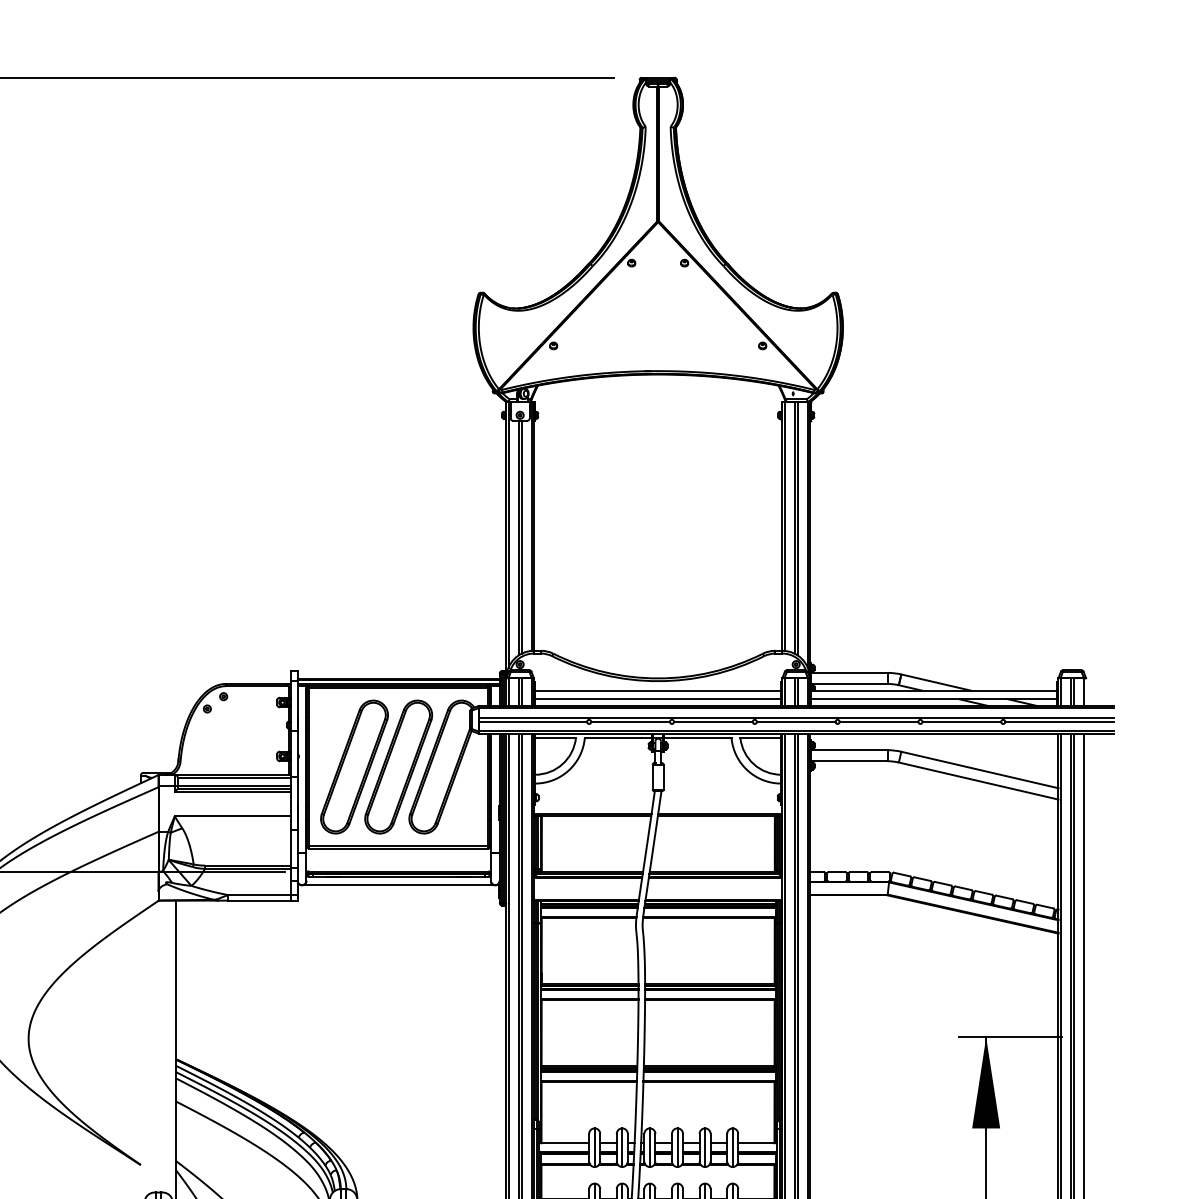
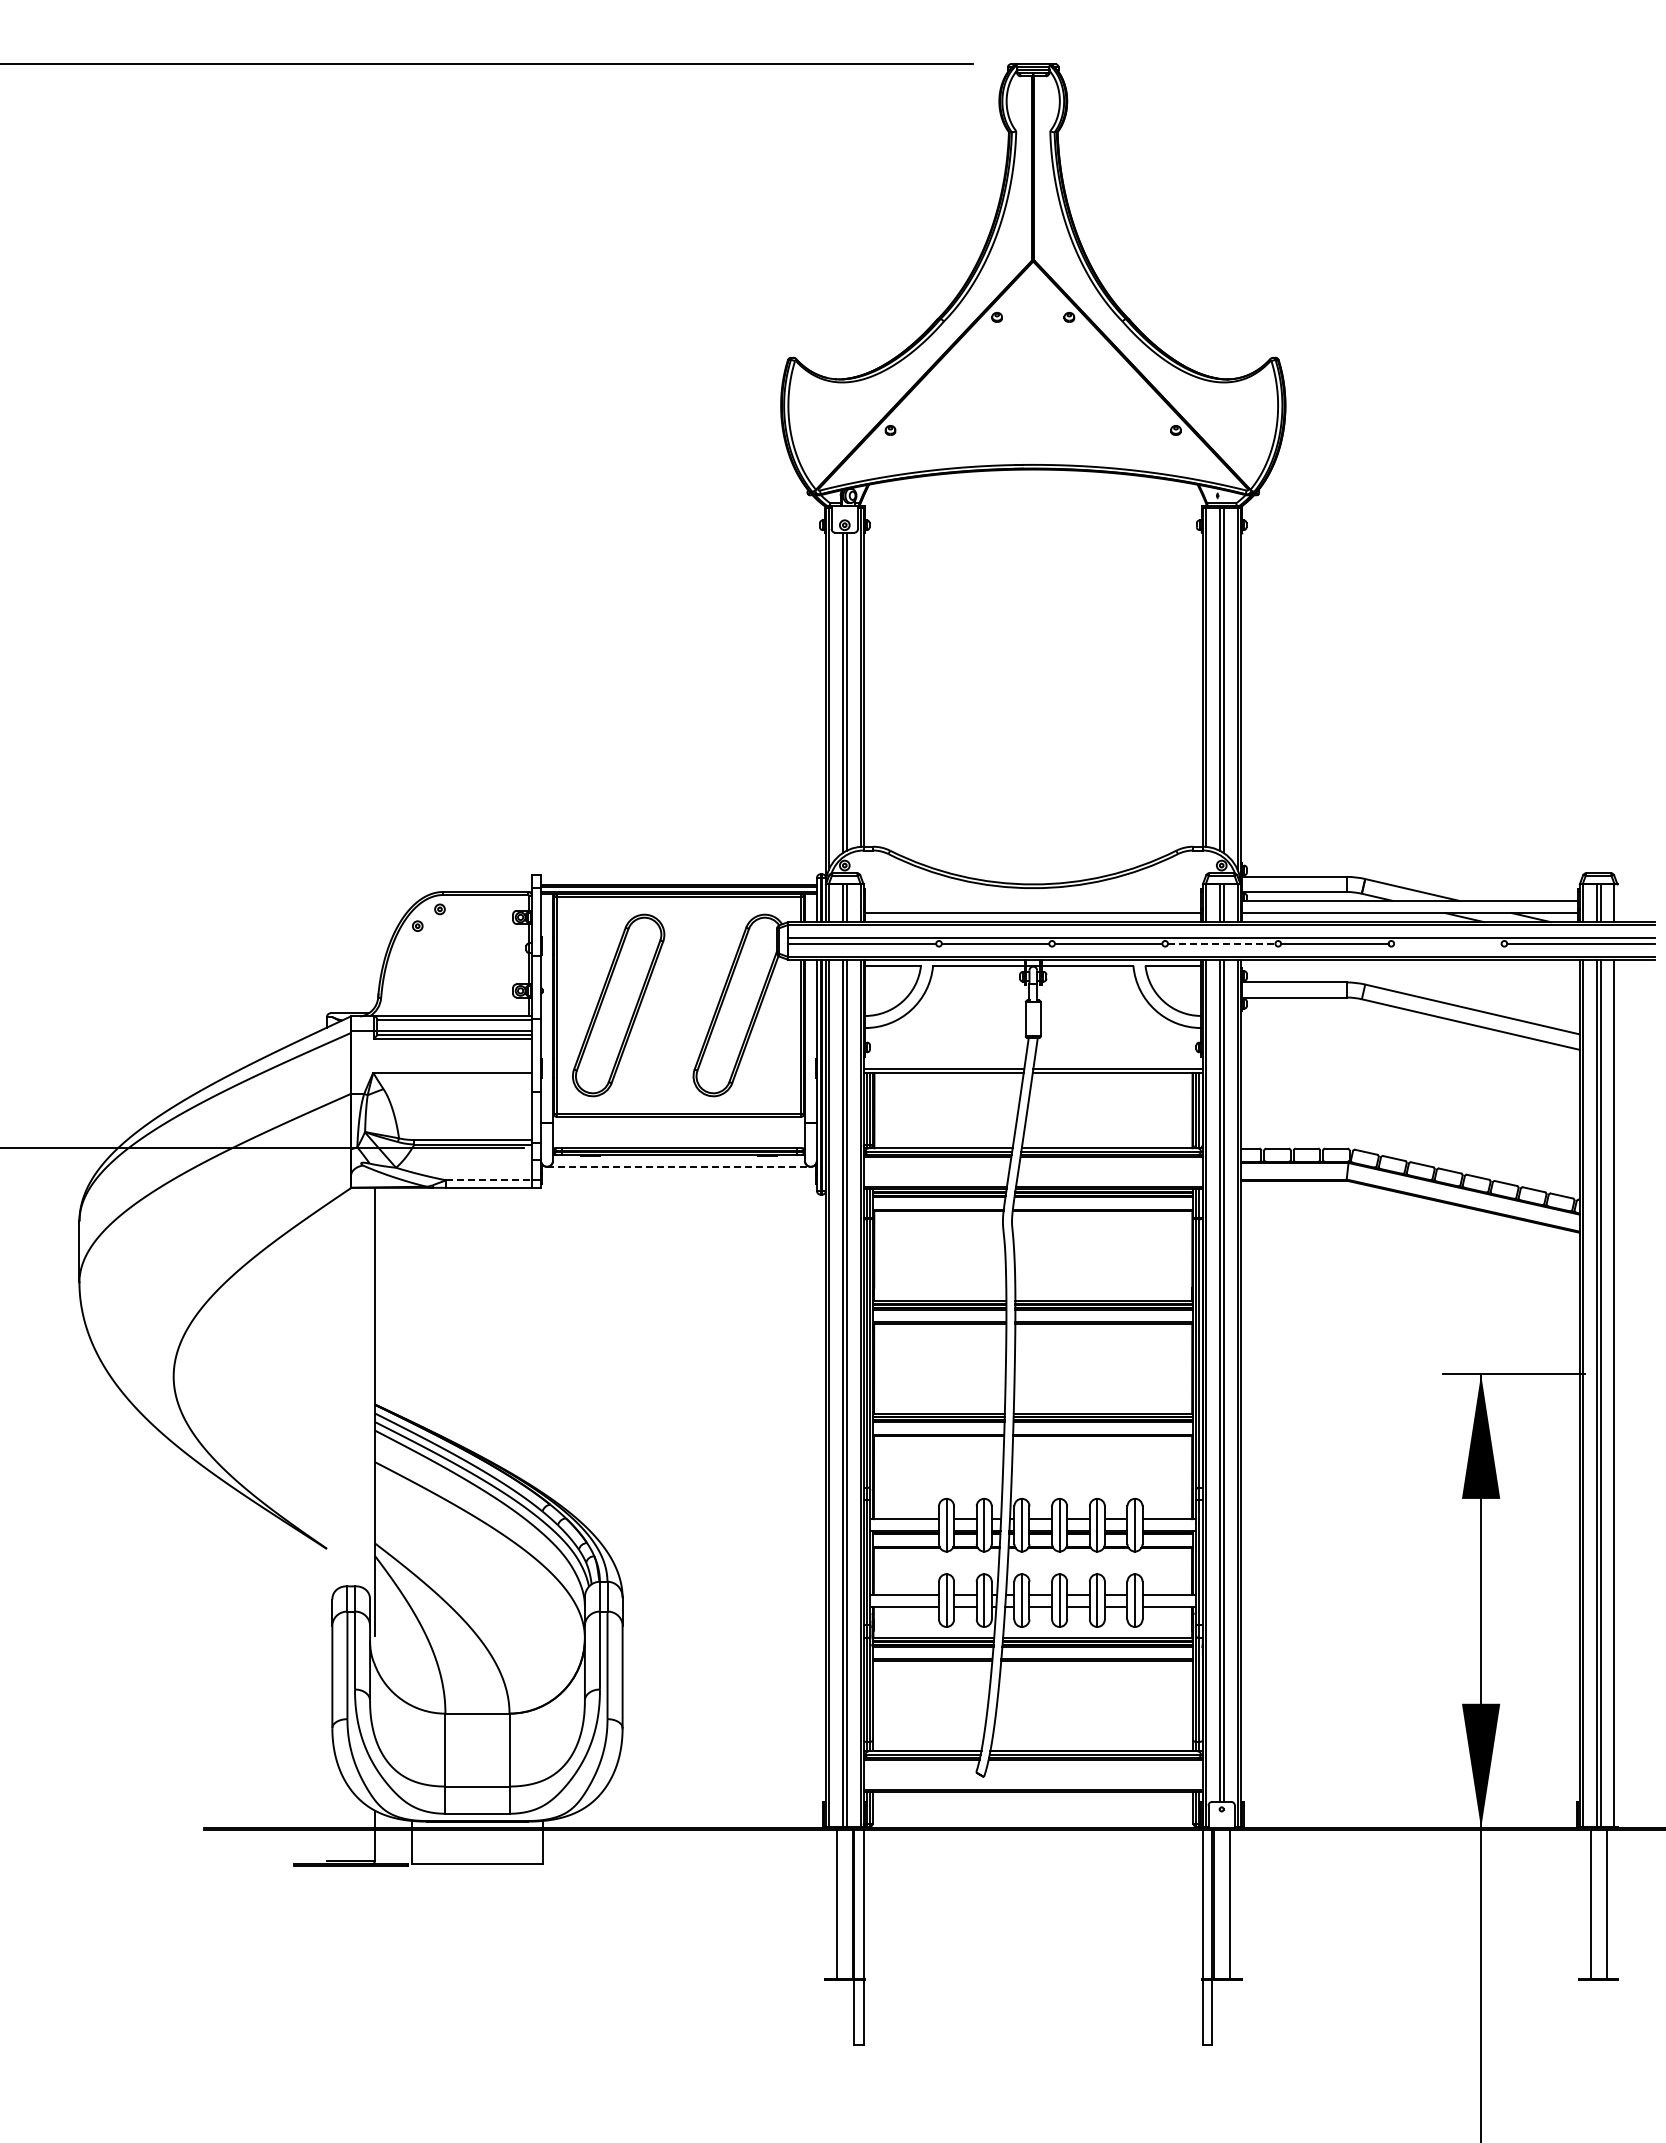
line: (658, 690) -> (1033, 900), removed
line: (796, 721) -> (1221, 943), solid -> dashed
line: (961, 721) -> (1447, 943), removed
part: (398, 767) -> (678, 1005), removed
line: (398, 884) -> (678, 1166), solid -> dashed
line: (259, 895) -> (489, 1180), solid -> dashed

